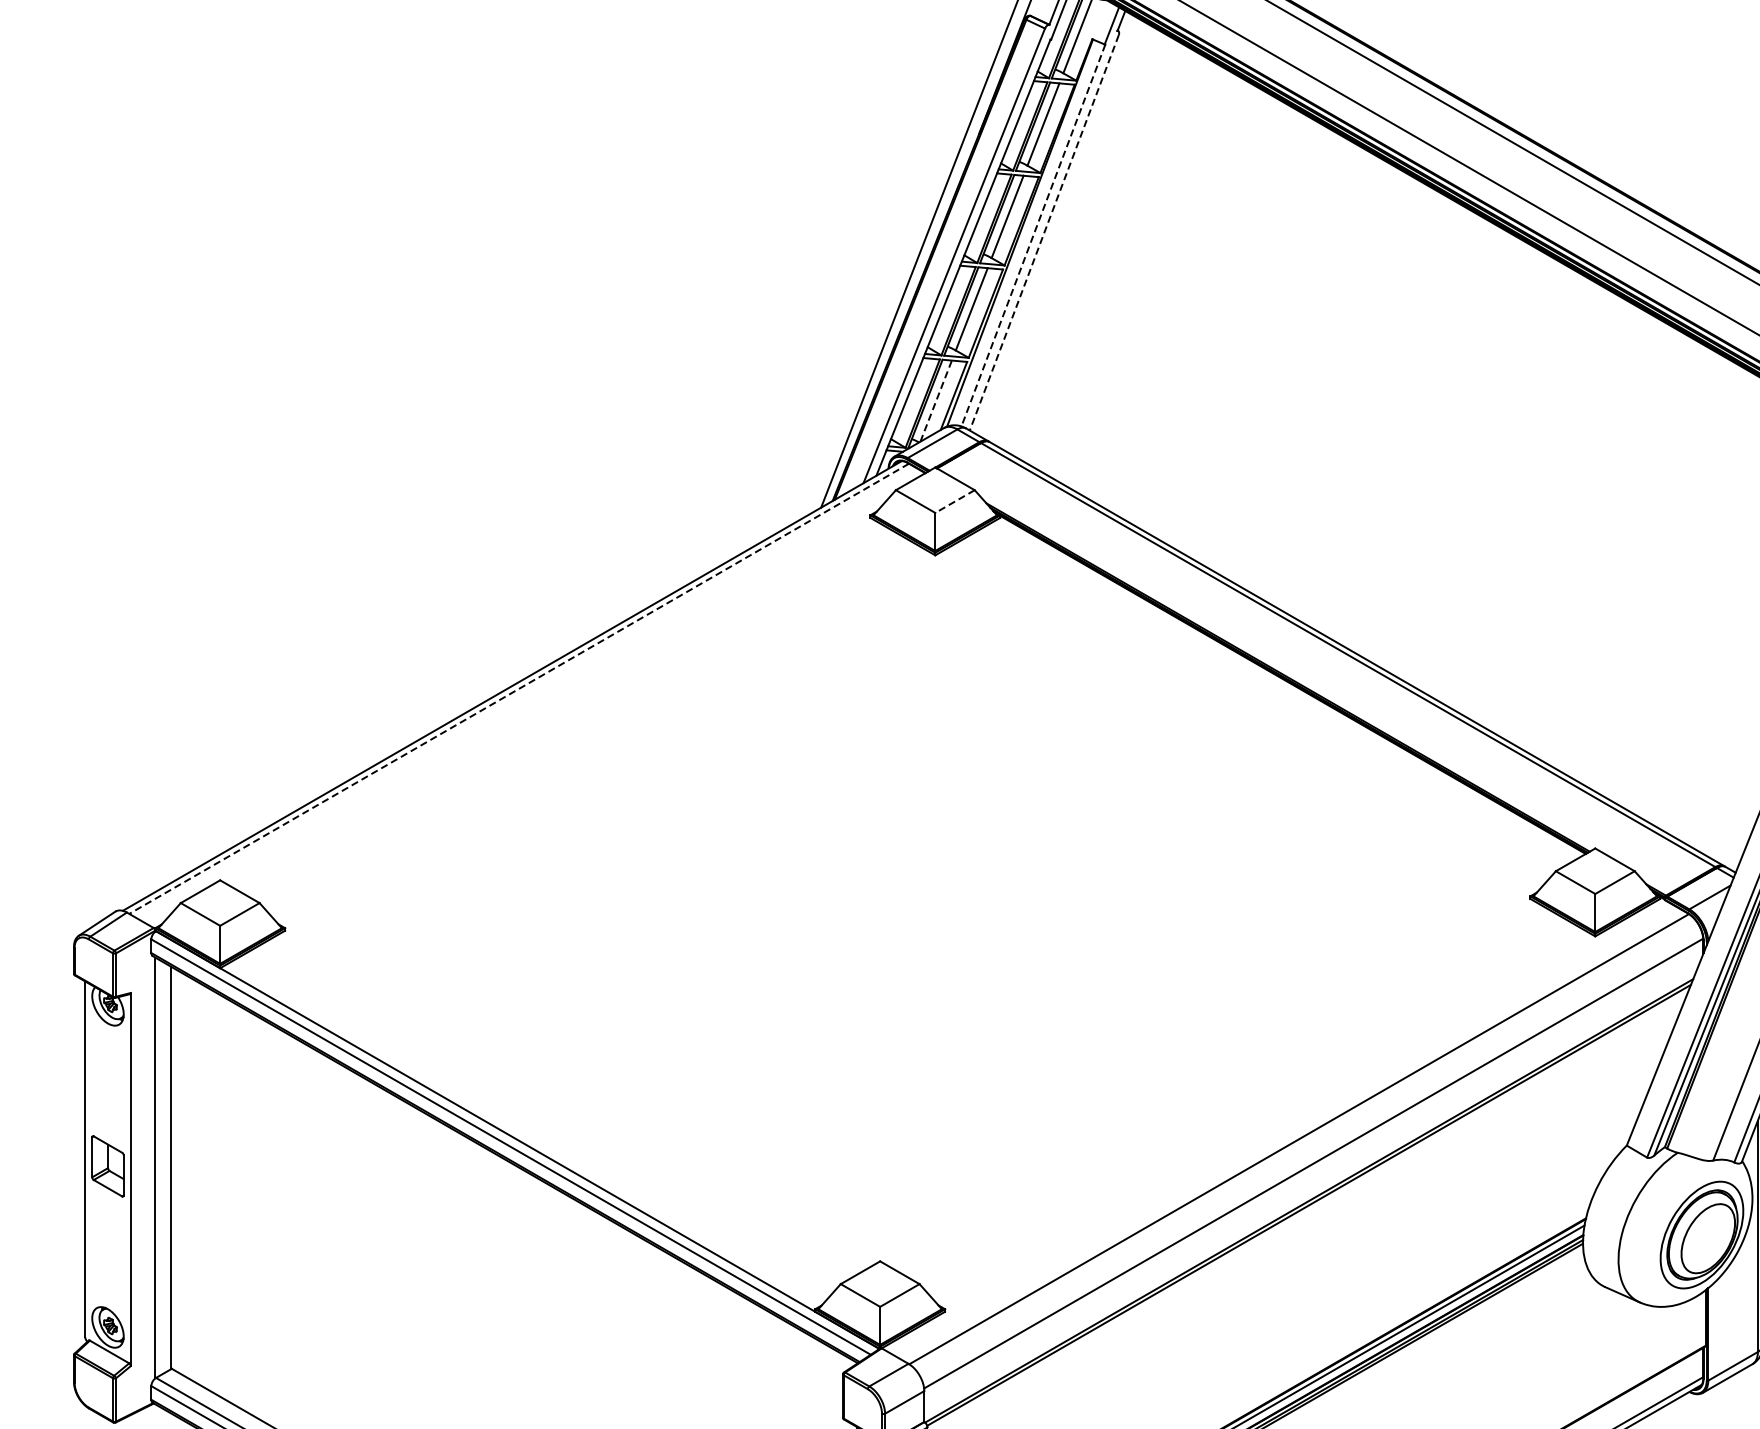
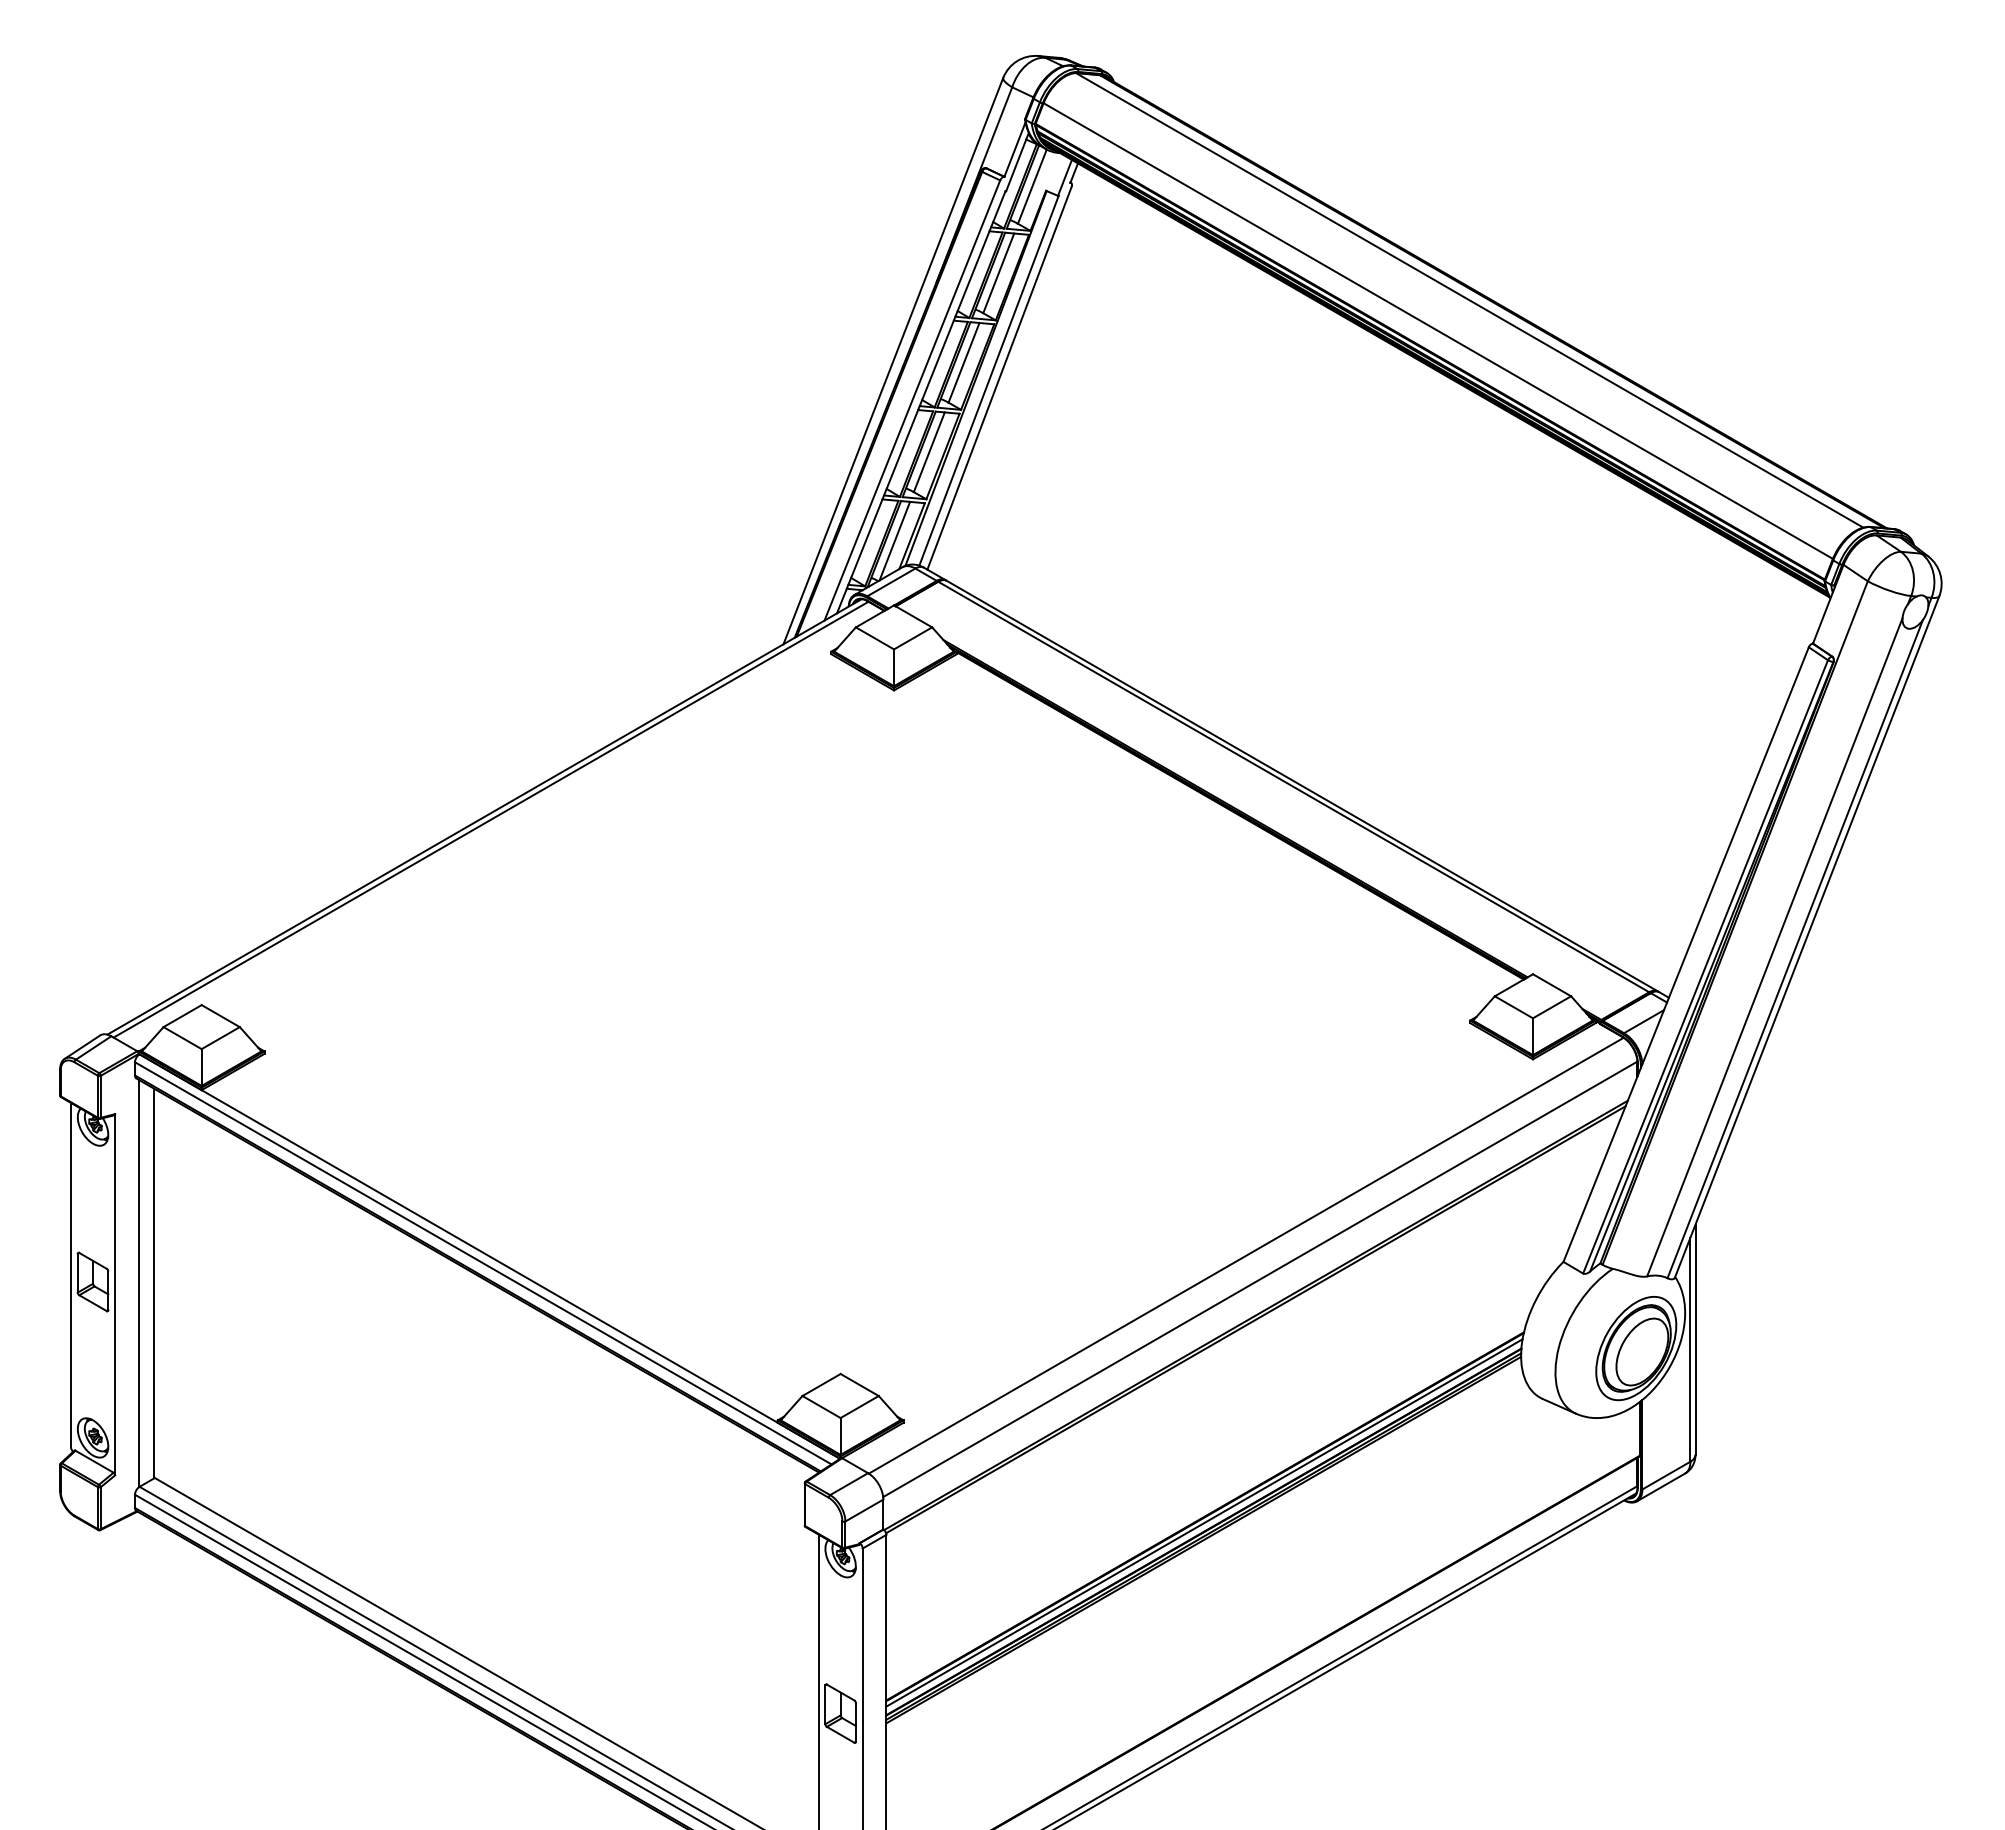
line: (1044, 233) -> (999, 378), dashed -> solid
line: (1033, 235) -> (989, 380), dashed -> solid
line: (936, 400) -> (895, 540), dashed -> solid
line: (954, 501) -> (912, 638), dashed -> solid
line: (519, 688) -> (491, 819), dashed -> solid

